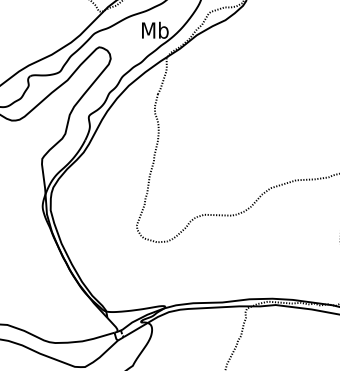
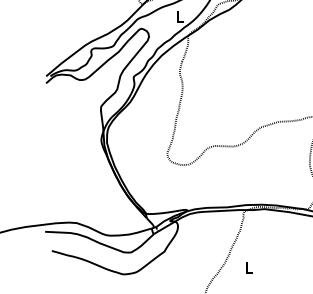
text: (155, 29) -> (180, 16), Mb -> L

